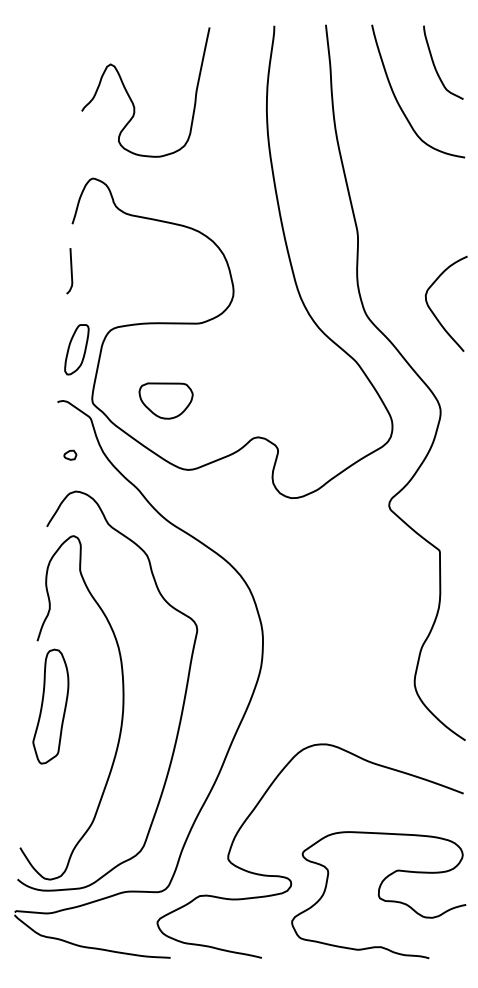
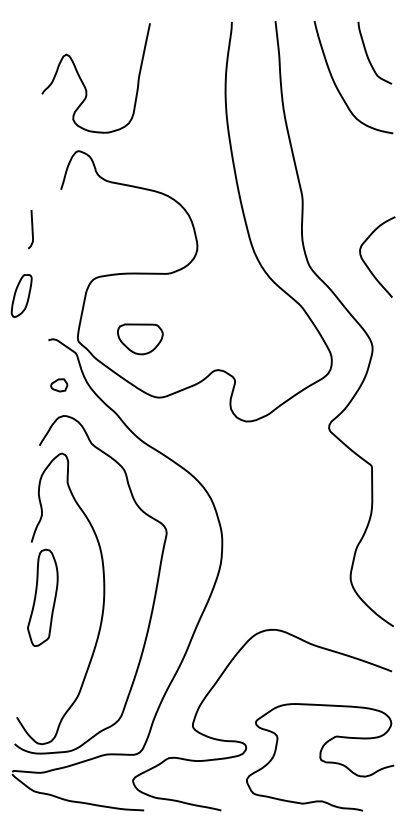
curve: (131, 98) -> (83, 83), moved
curve: (70, 271) -> (31, 229), moved
part: (76, 349) -> (21, 295), moved
part: (70, 454) -> (59, 384), size x1.6

